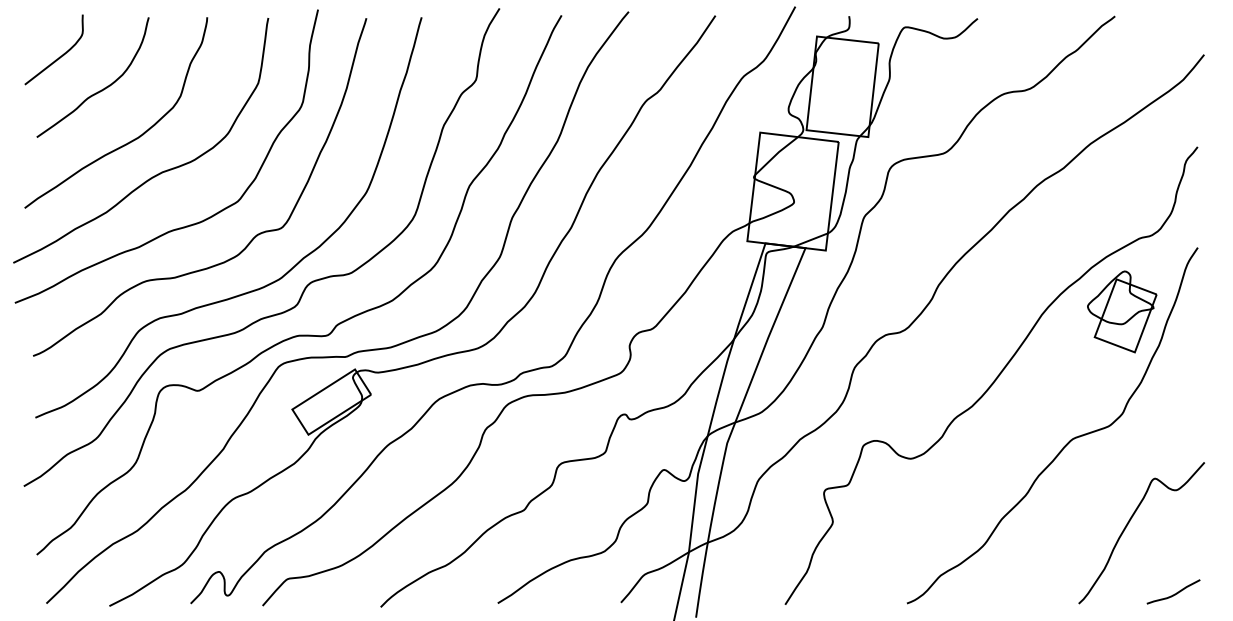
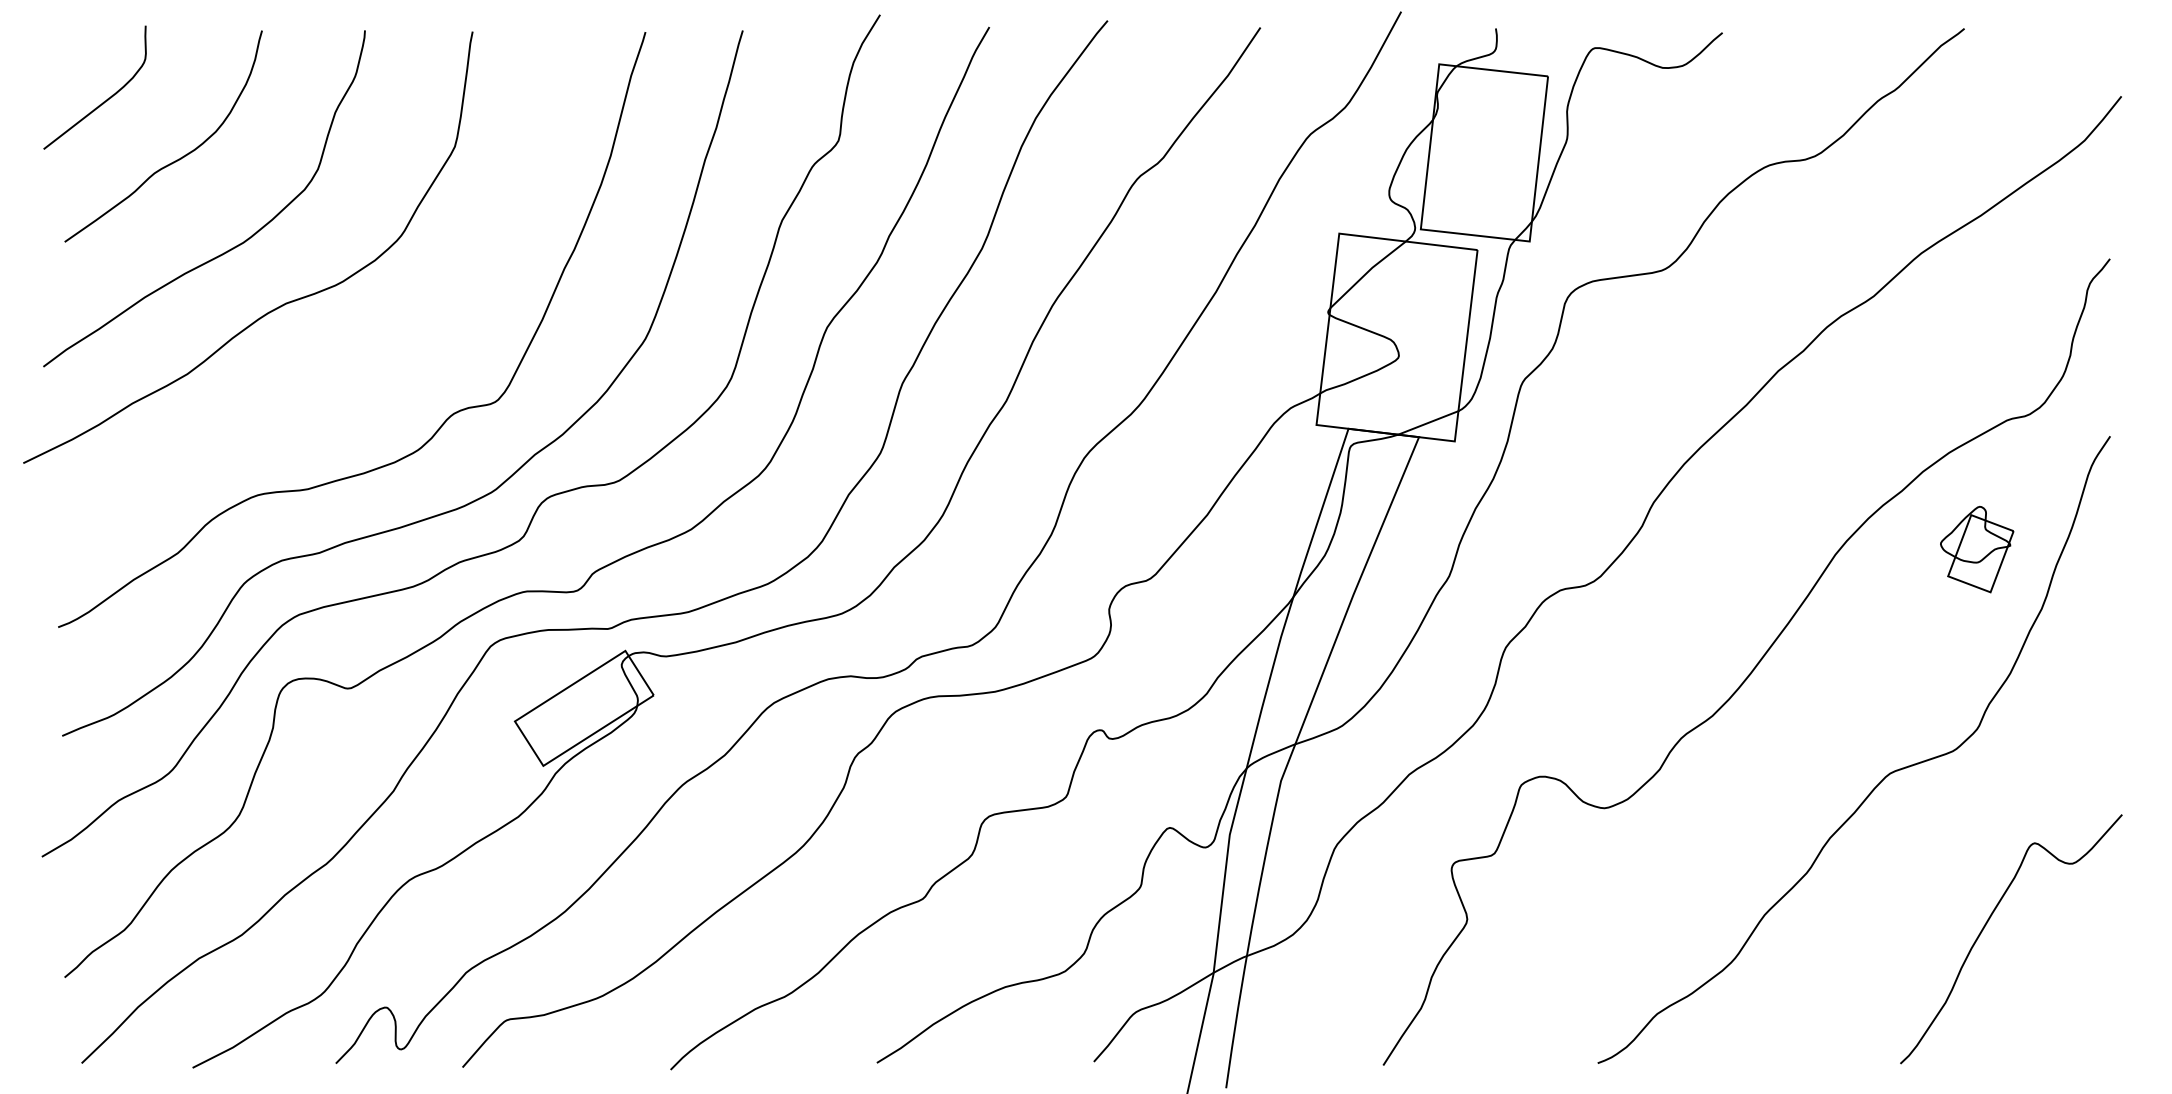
curve: (189, 224) -> (333, 395), removed
part: (1122, 311) -> (1977, 548), size x0.6
curve: (1174, 593) -> (2069, 1045), removed

